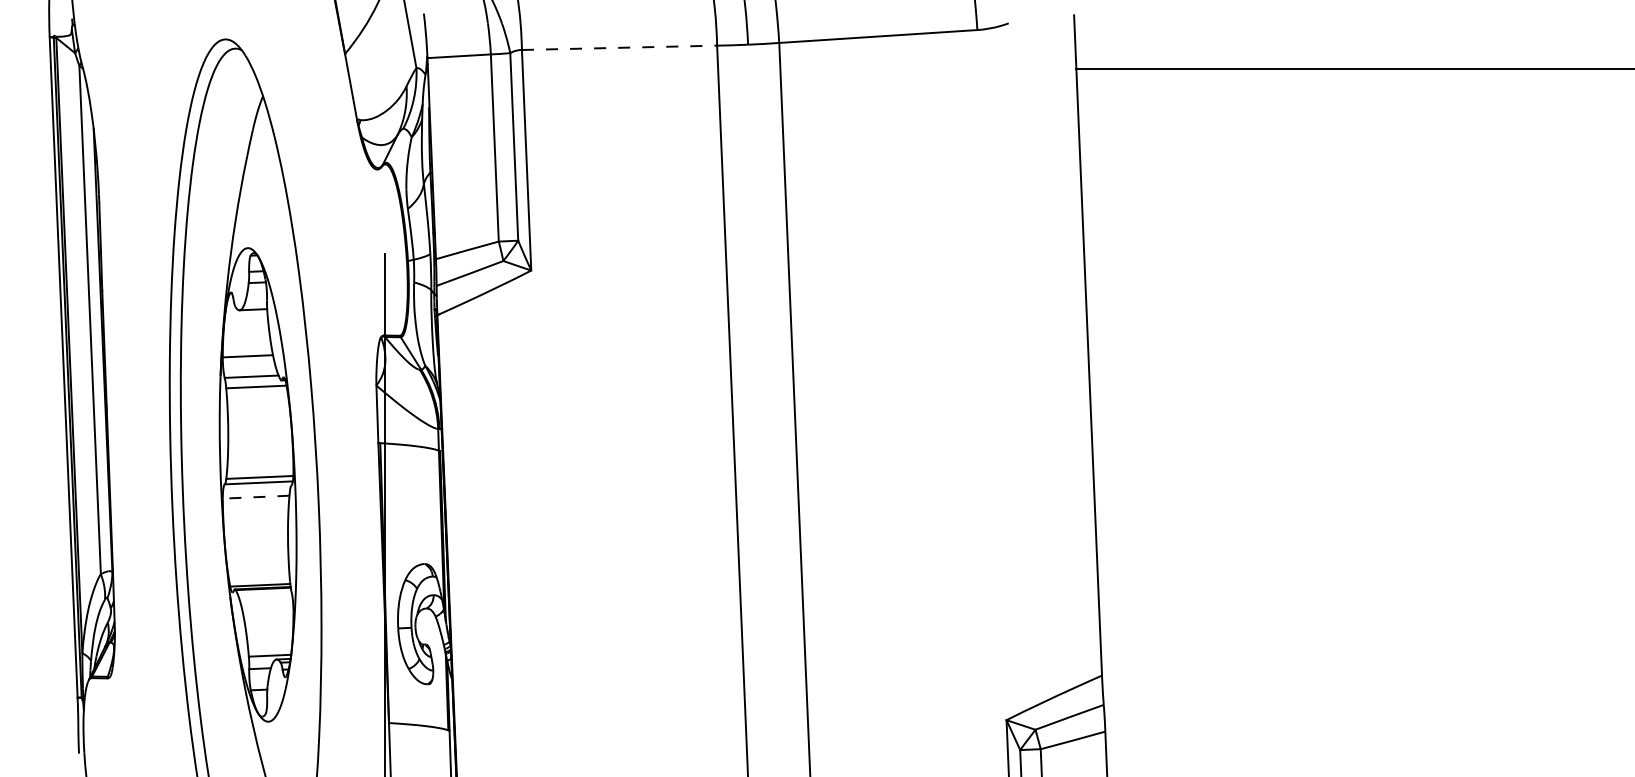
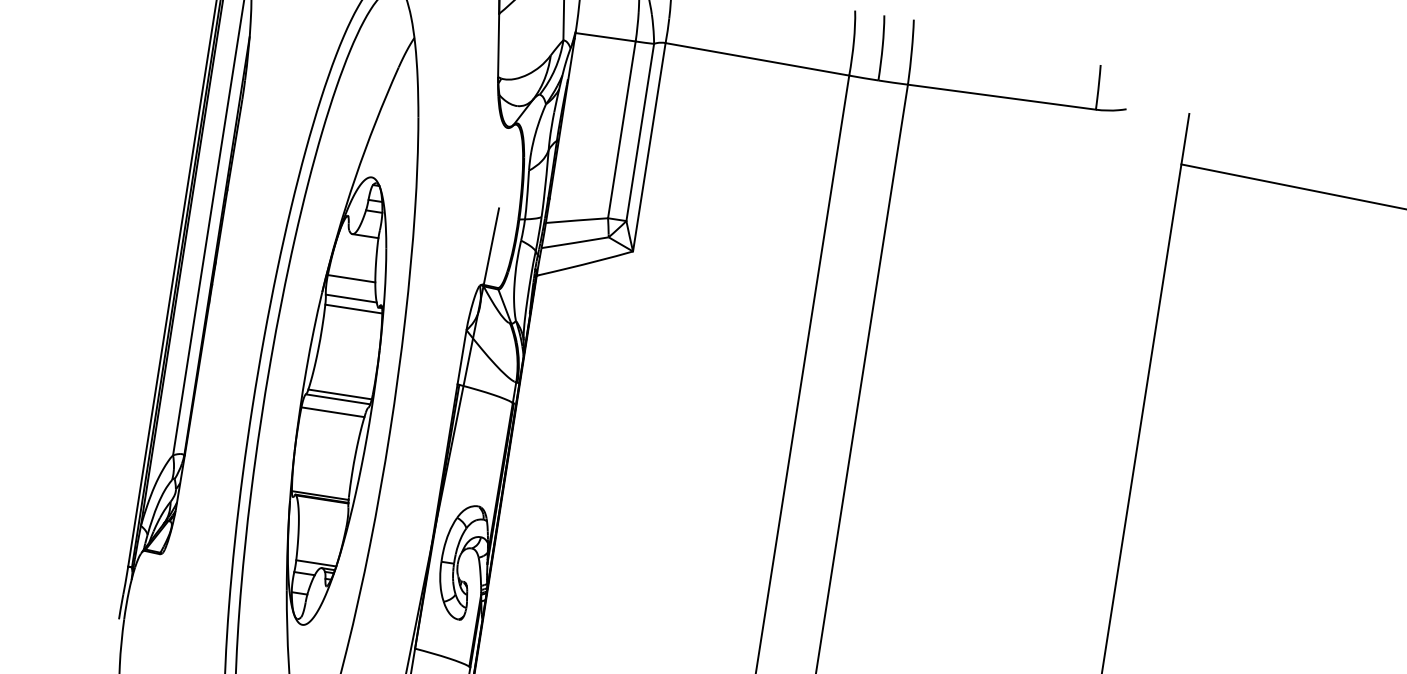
line: (619, 47) -> (757, 59), dashed -> solid
line: (255, 497) -> (332, 412), dashed -> solid

